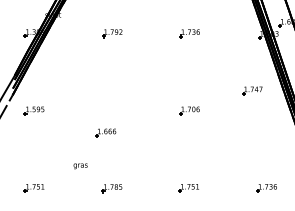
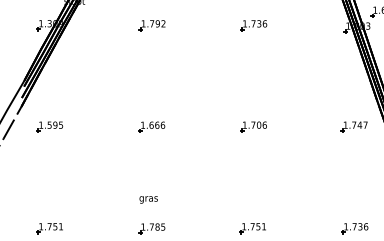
part: (252, 90) -> (354, 126), moved
part: (105, 132) -> (151, 126), moved
text: (80, 166) -> (148, 200), moved

